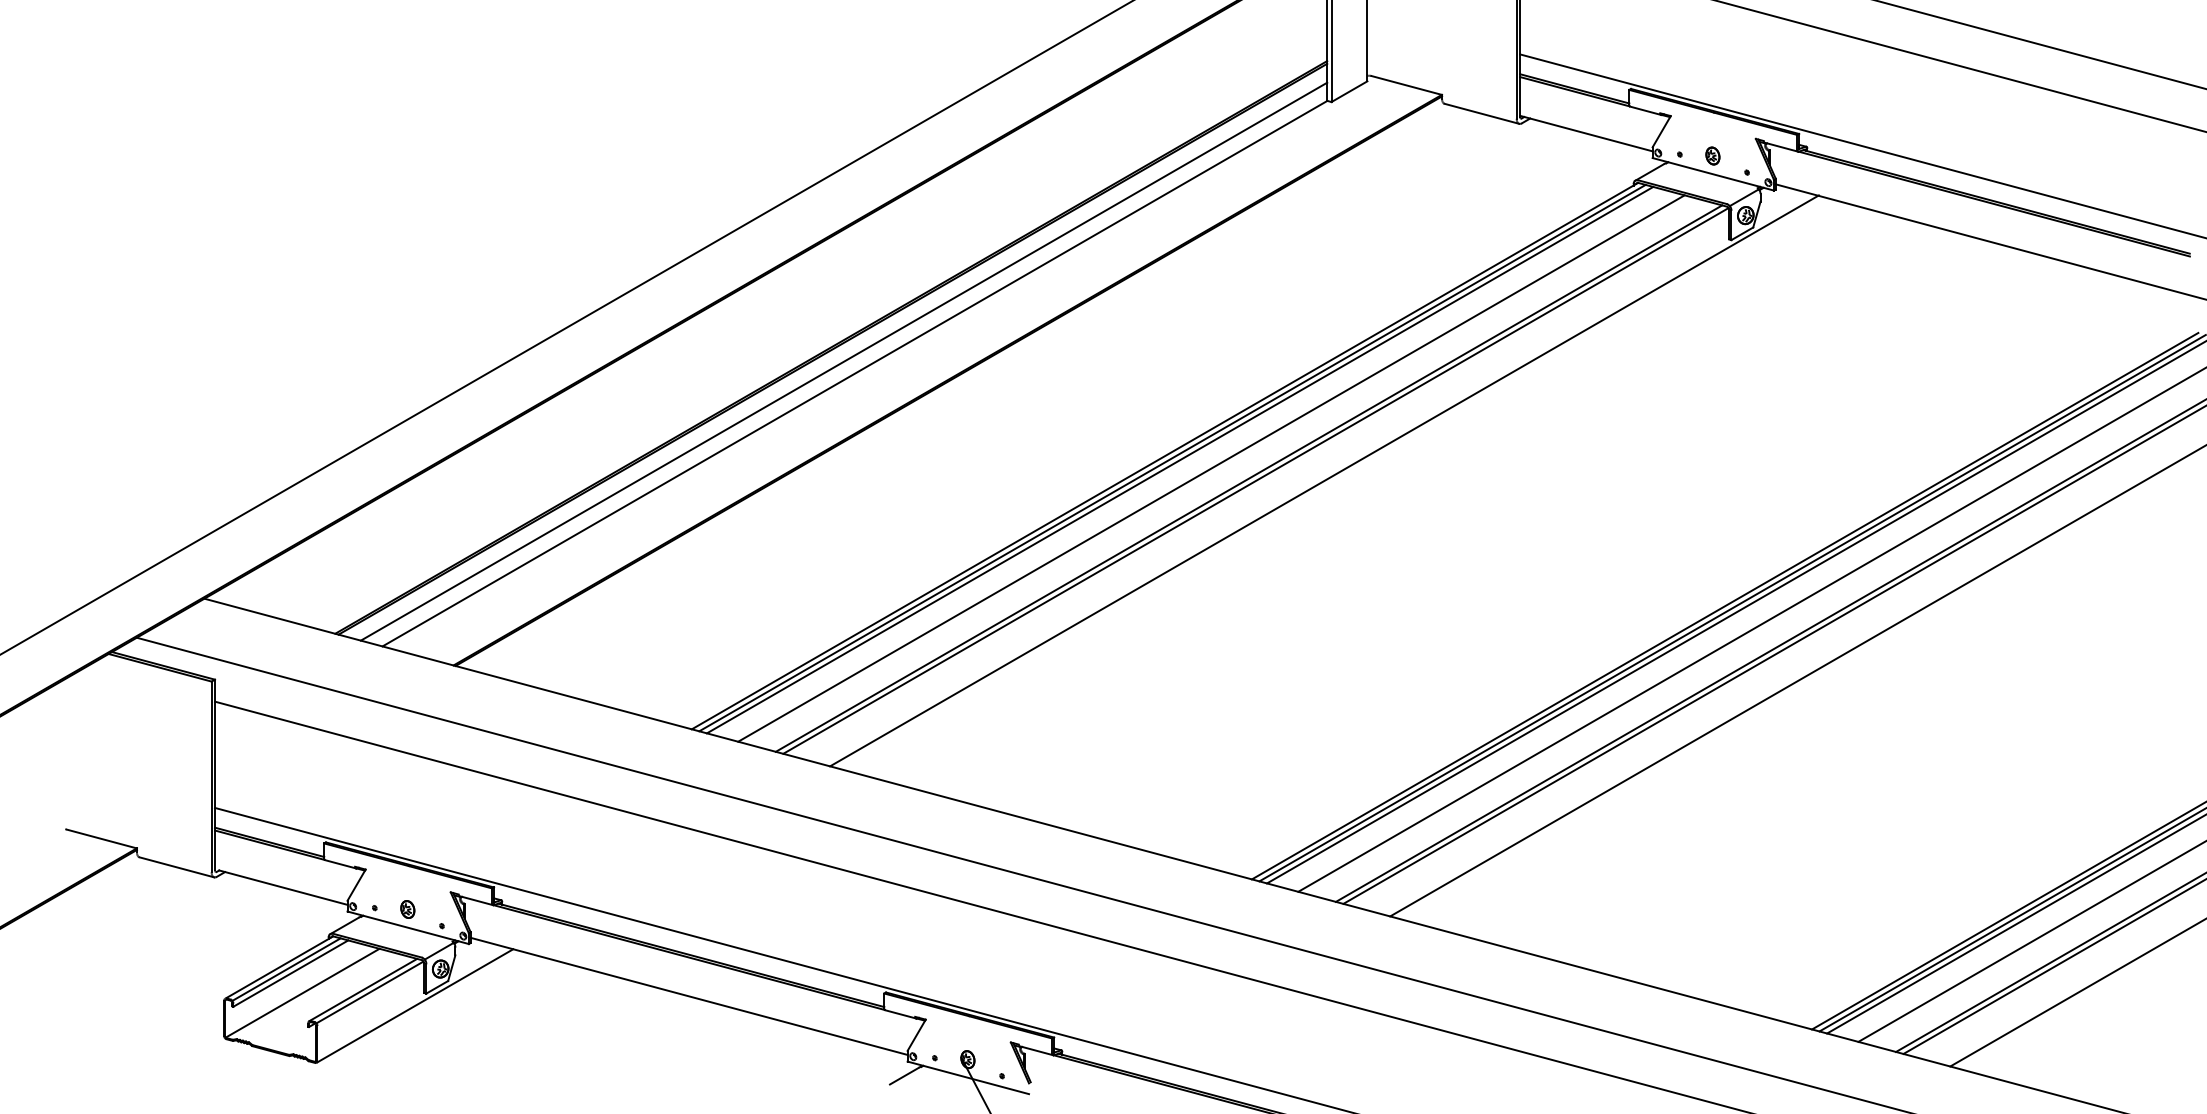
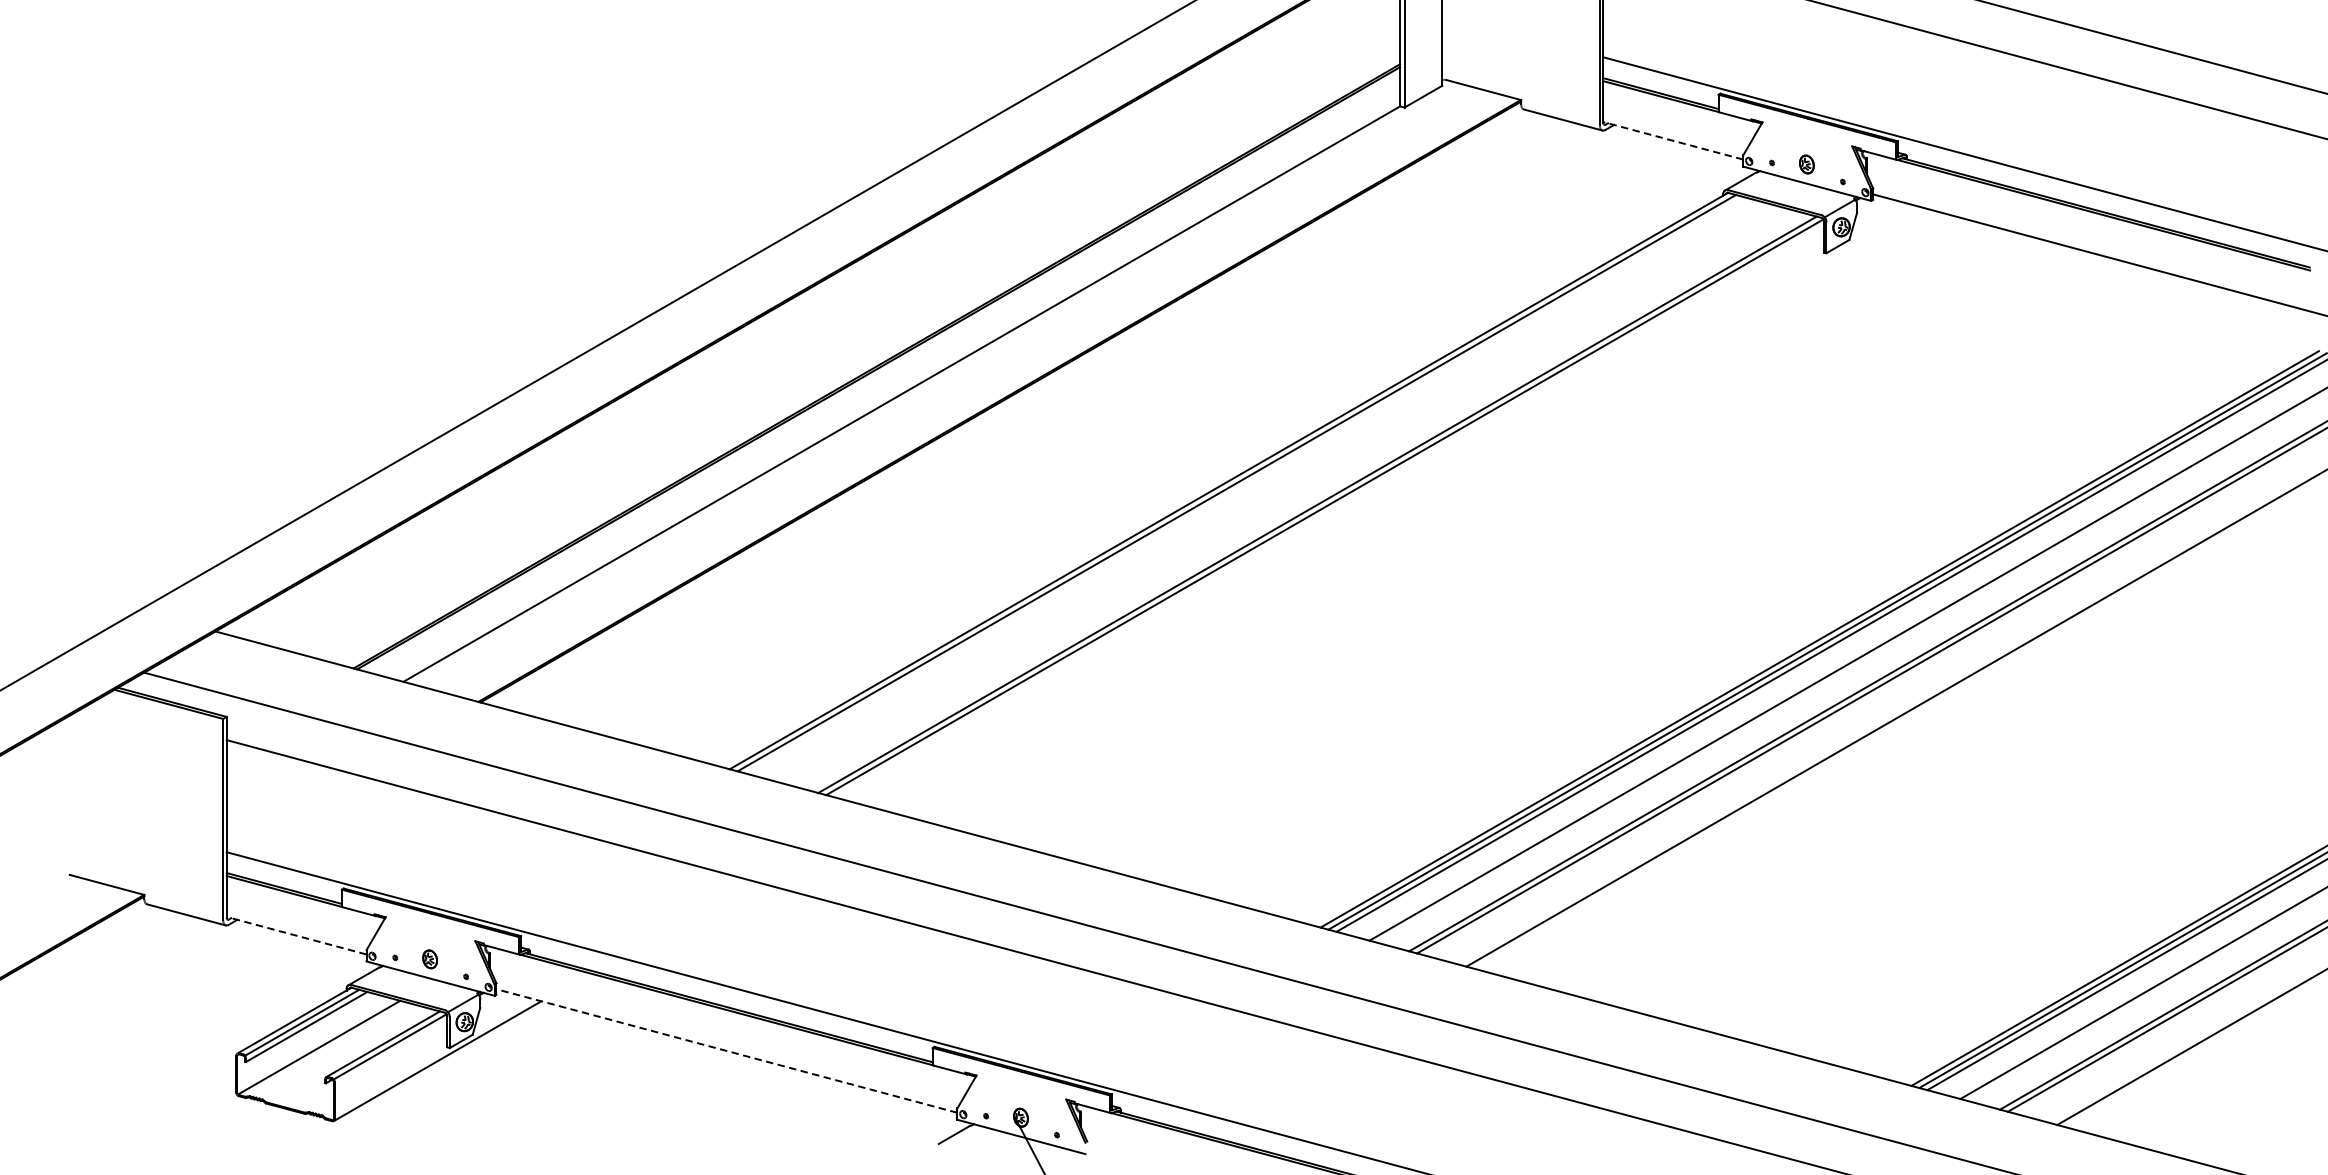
line: (1586, 133) -> (1673, 140), solid -> dashed
line: (843, 361) -> (889, 381), removed
line: (1179, 459) -> (1244, 484), removed
line: (1211, 468) -> (1277, 494), removed
line: (1324, 480) -> (1397, 506), removed
line: (282, 887) -> (297, 936), solid -> dashed
line: (688, 996) -> (726, 1051), solid -> dashed

